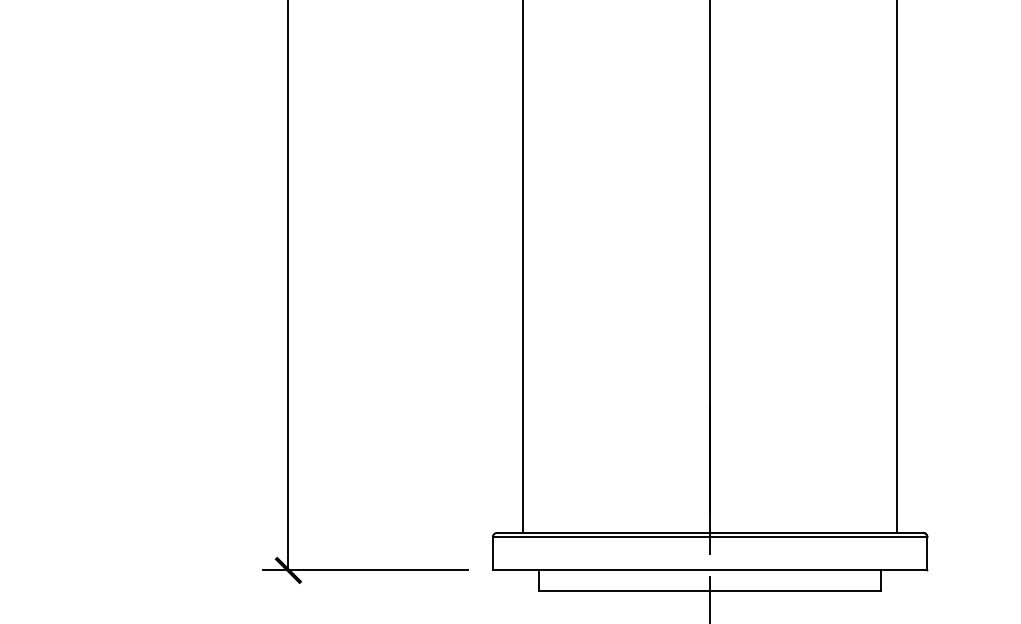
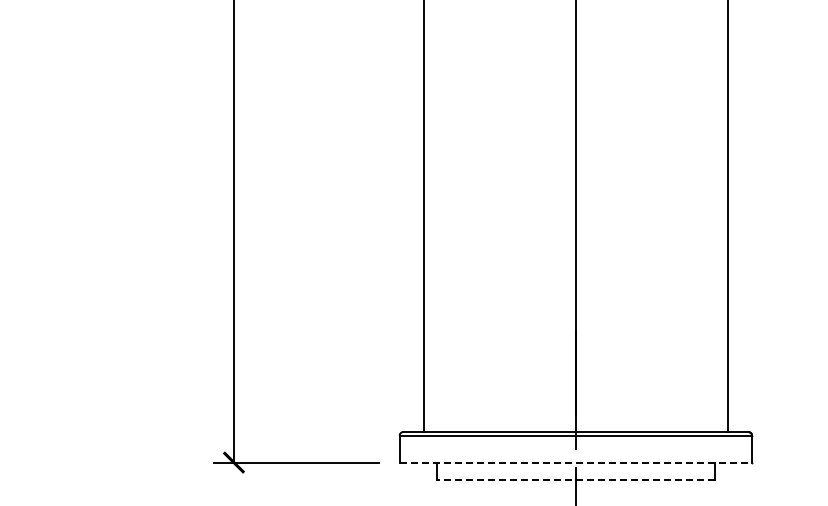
line: (710, 570) -> (576, 462), solid -> dashed
line: (709, 591) -> (575, 479), solid -> dashed

